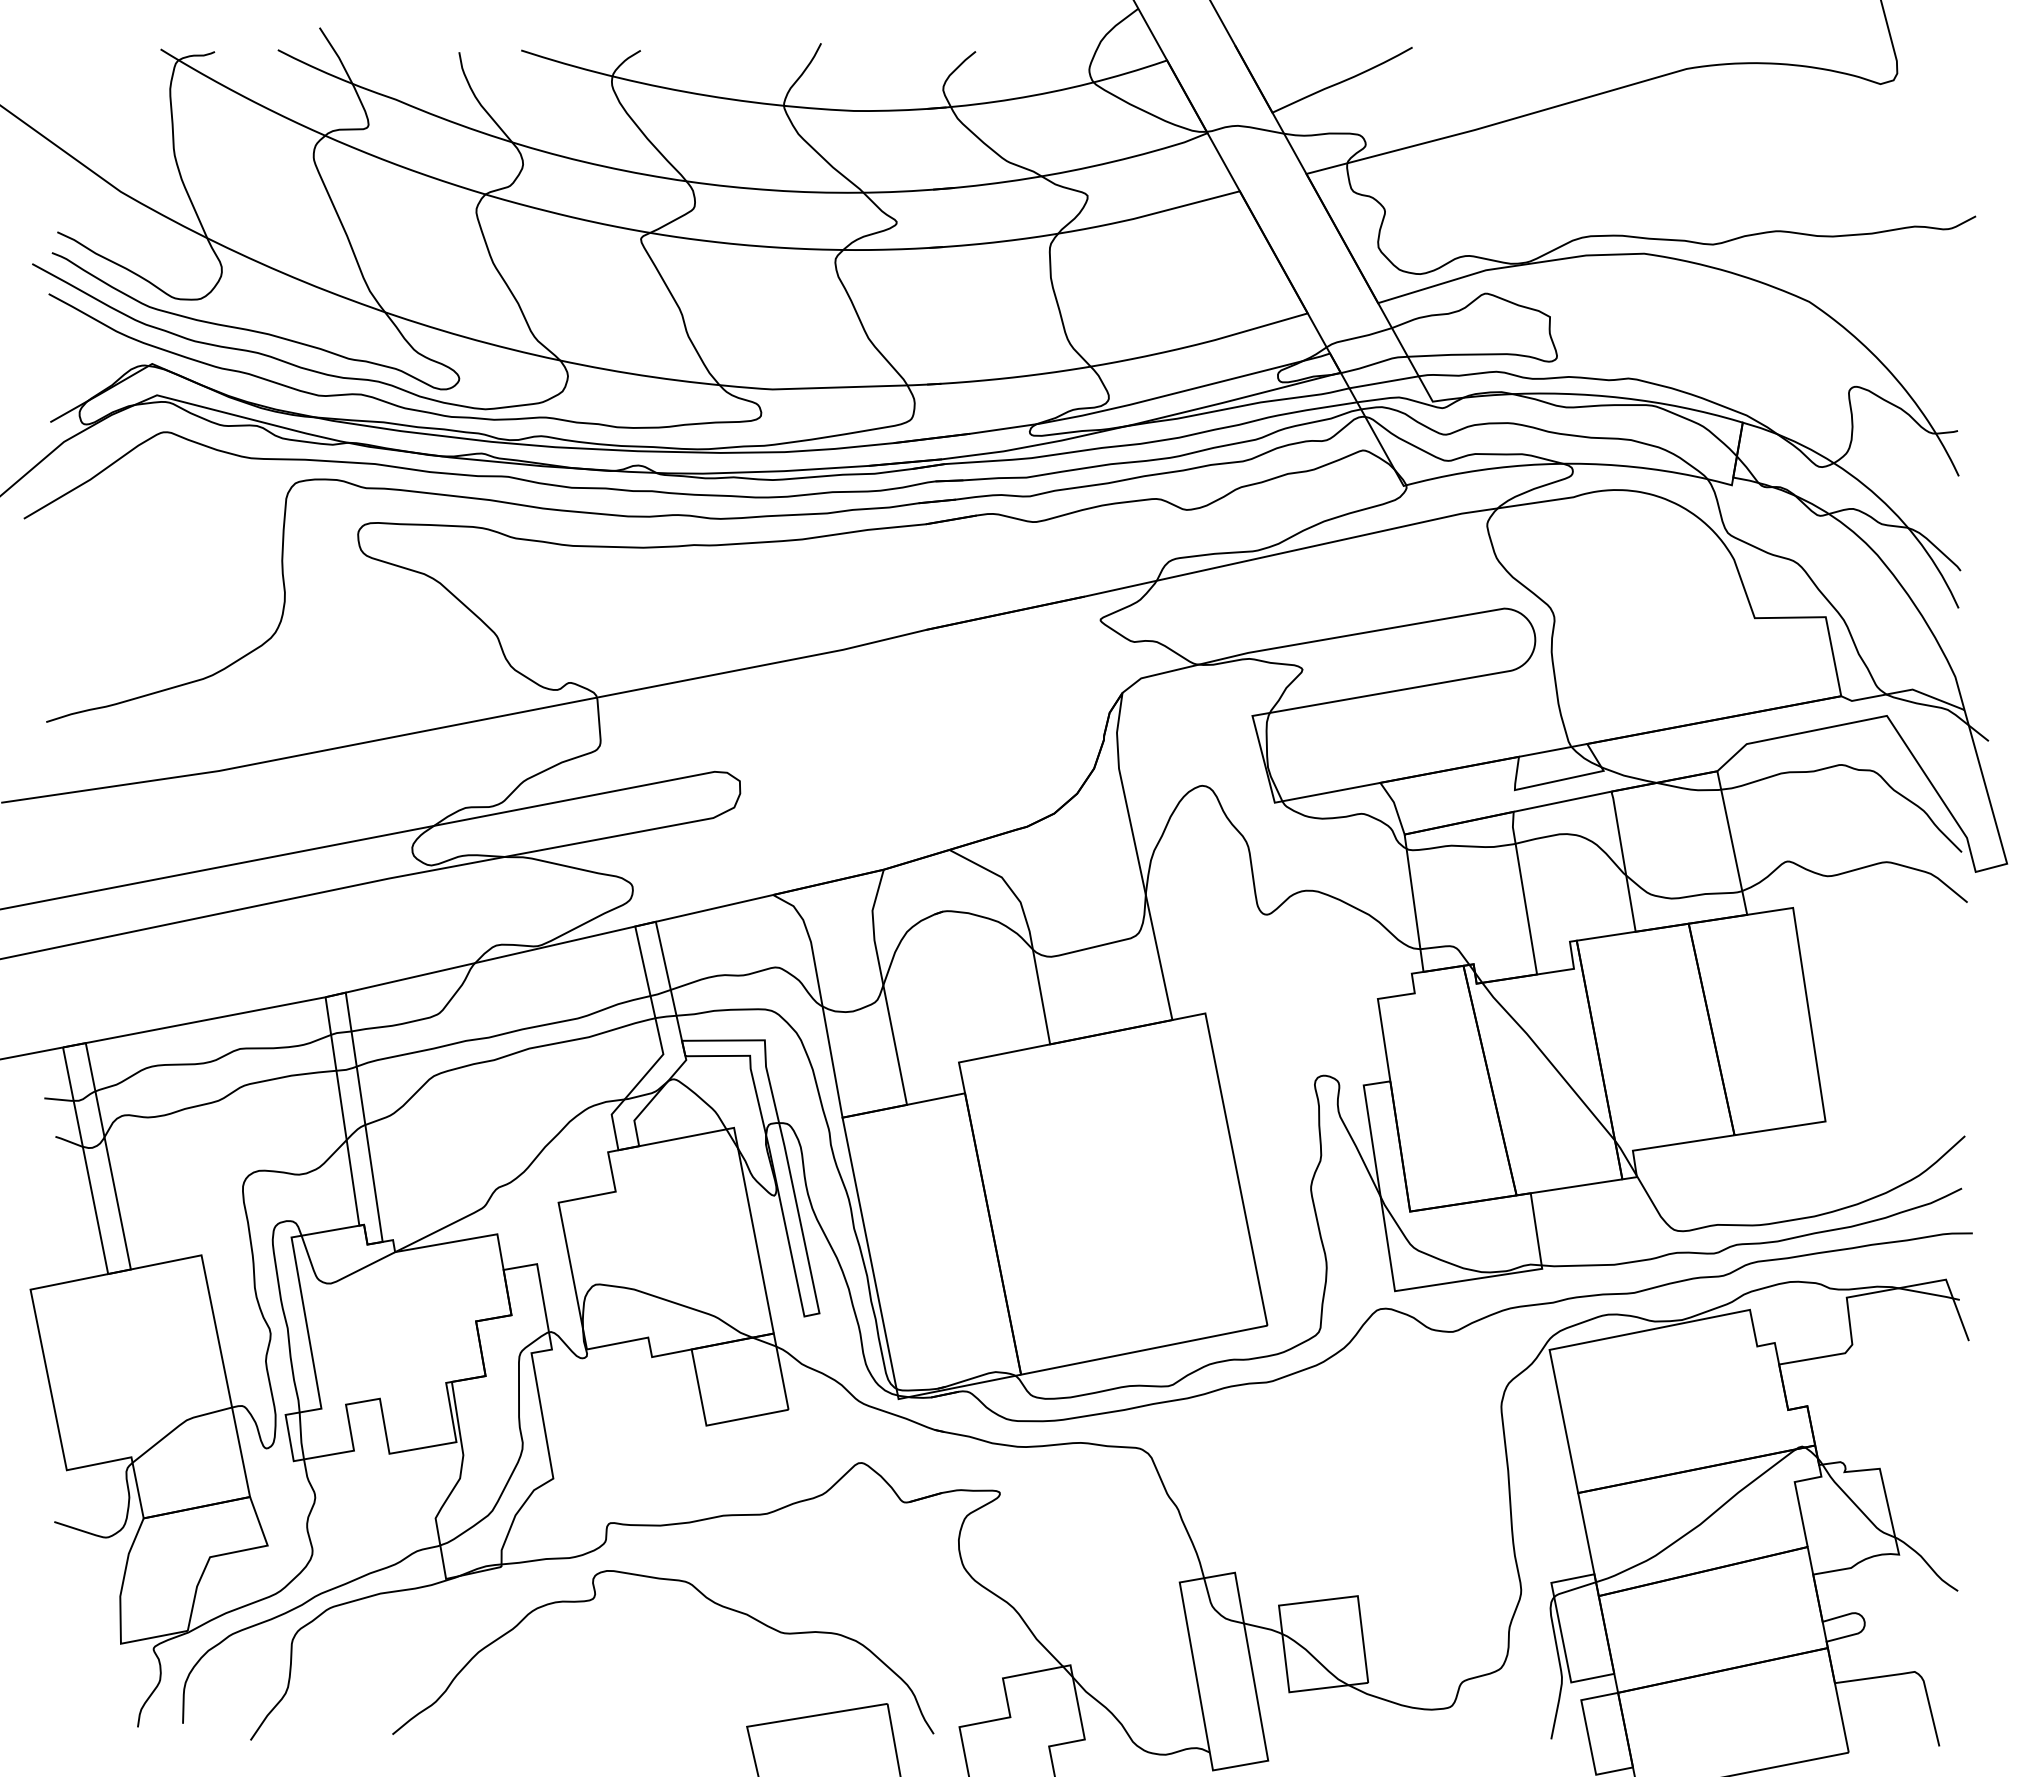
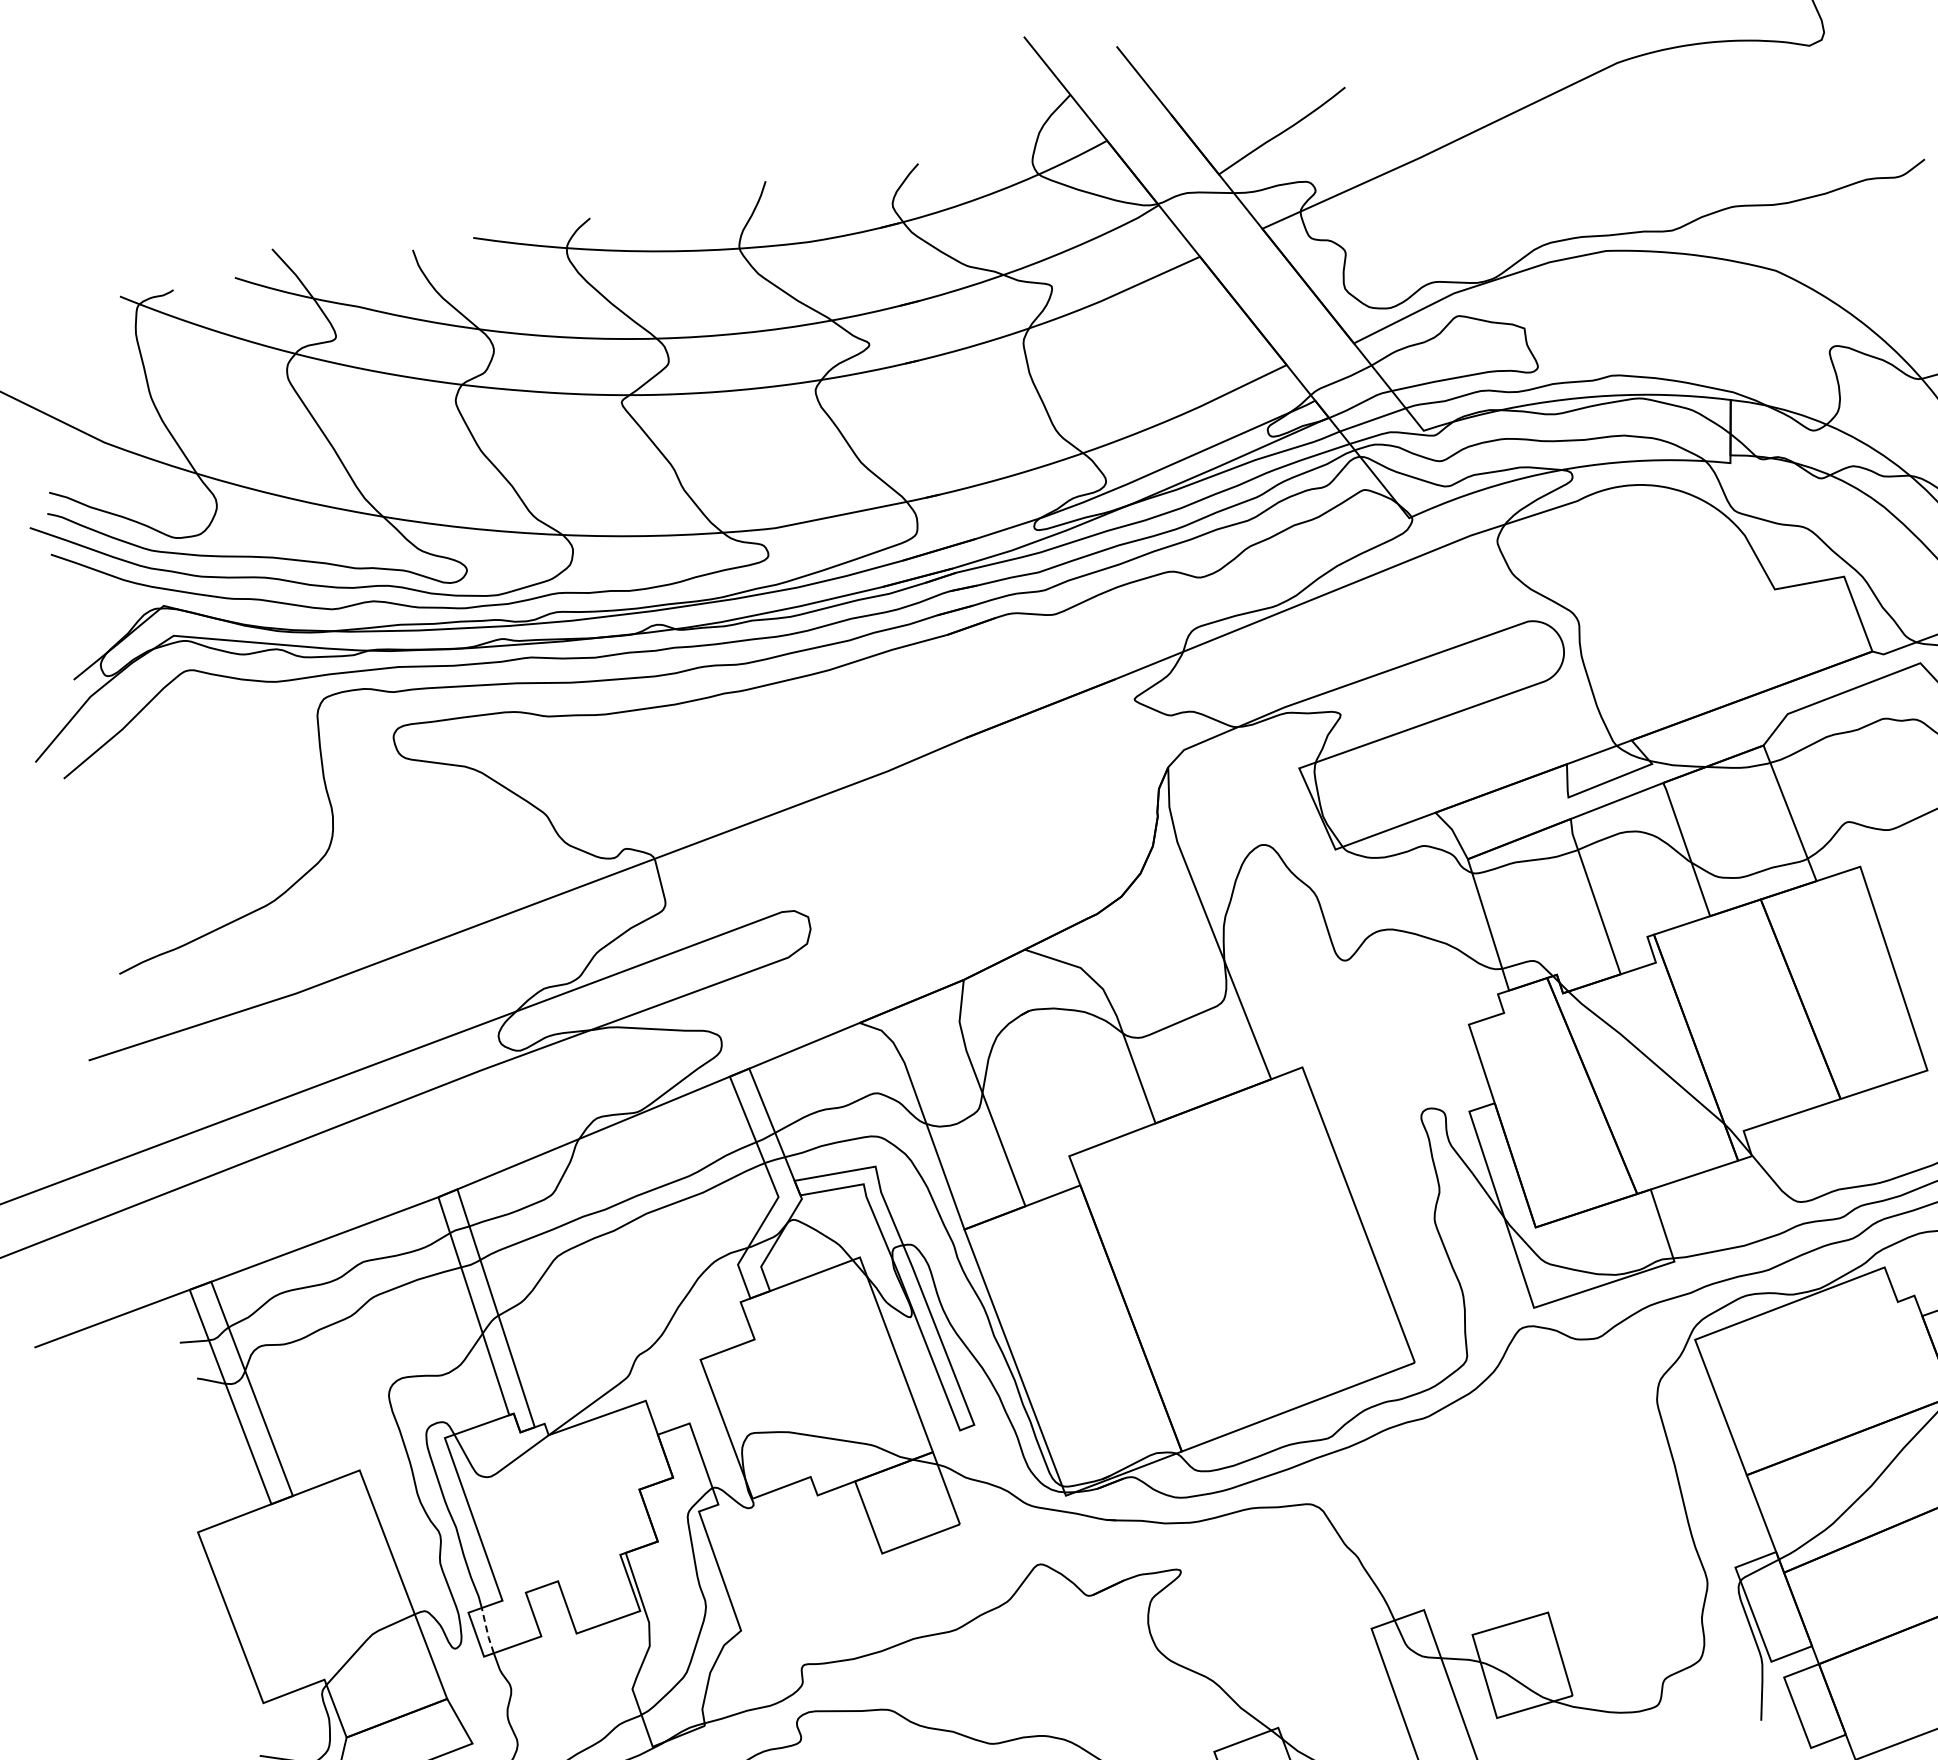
line: (301, 1435) -> (487, 1630), solid -> dashed

